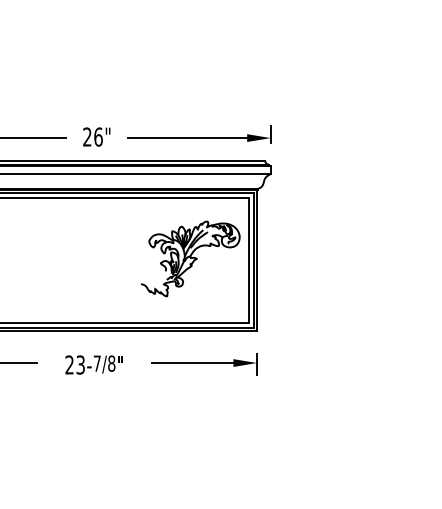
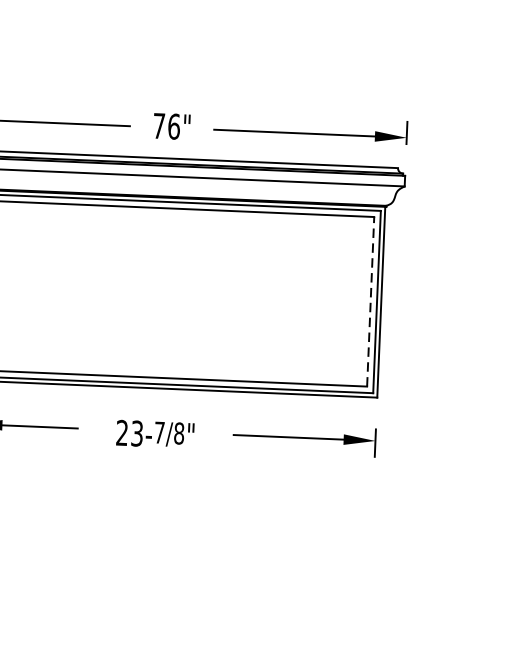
text: (87, 136) -> (159, 125), 26" -> 76"
part: (190, 258) -> (291, 295), removed
line: (249, 260) -> (371, 301), solid -> dashed

